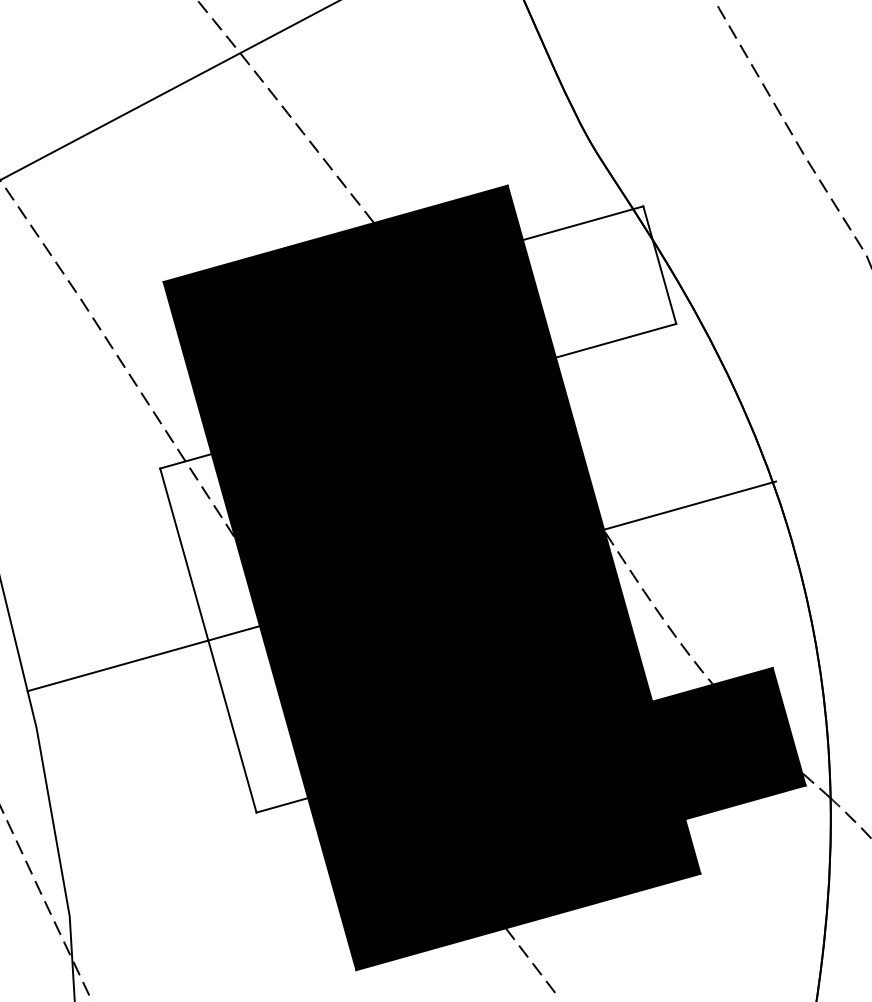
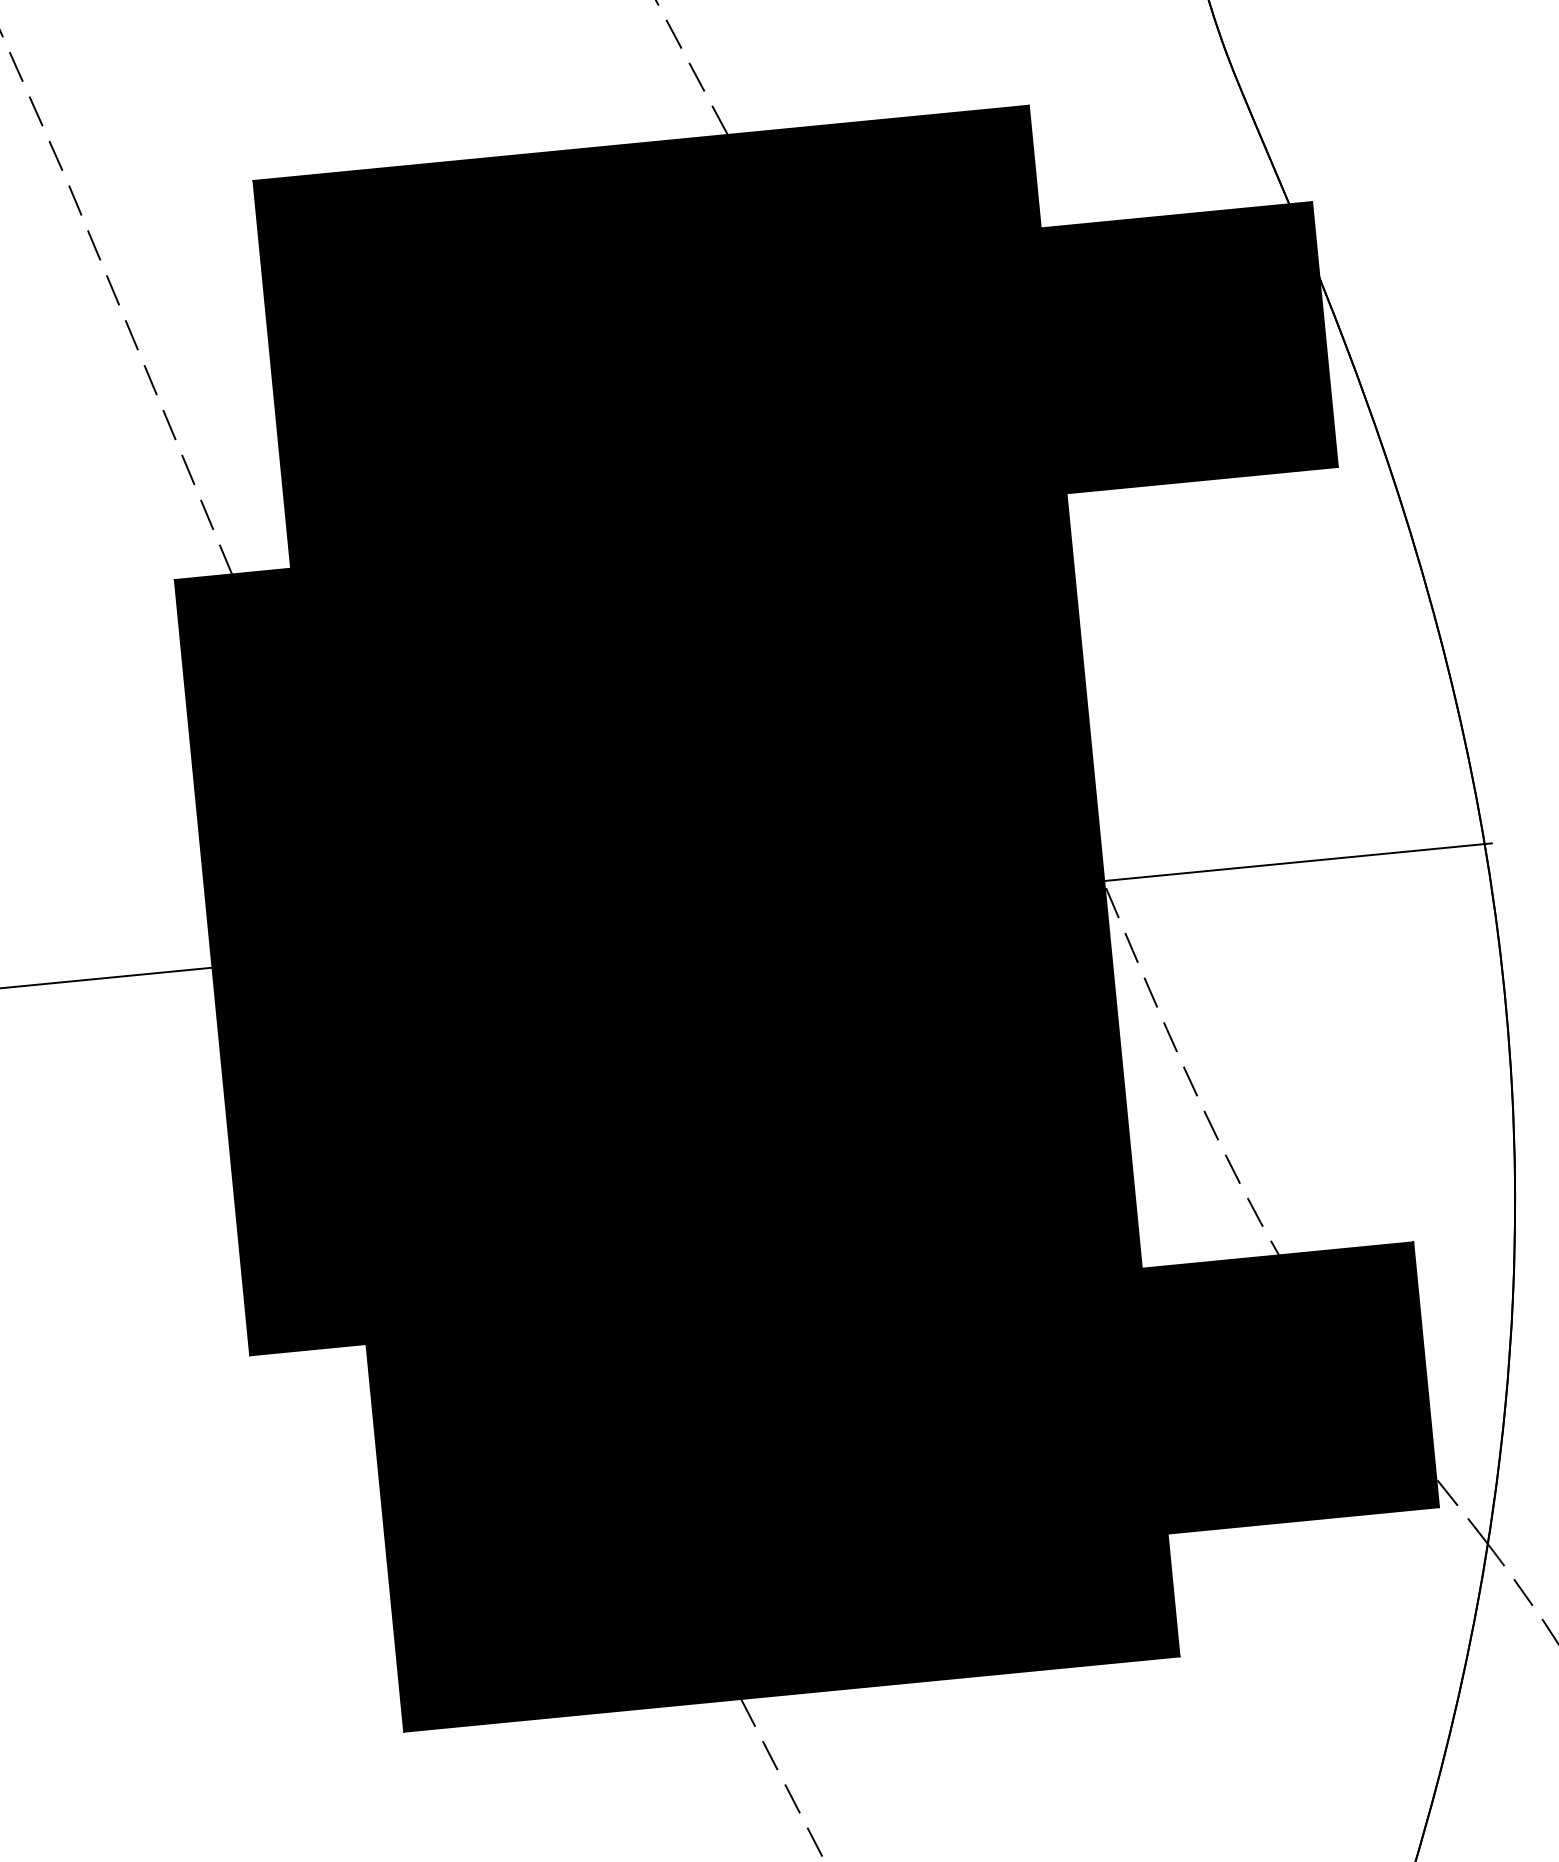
fill: (599, 281) -> (1189, 346), added
fill: (234, 633) -> (271, 962), added

